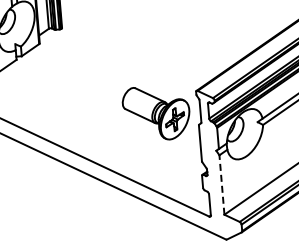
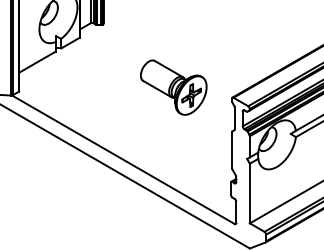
part: (156, 113) -> (173, 87), moved
line: (221, 184) -> (249, 193), dashed -> solid

